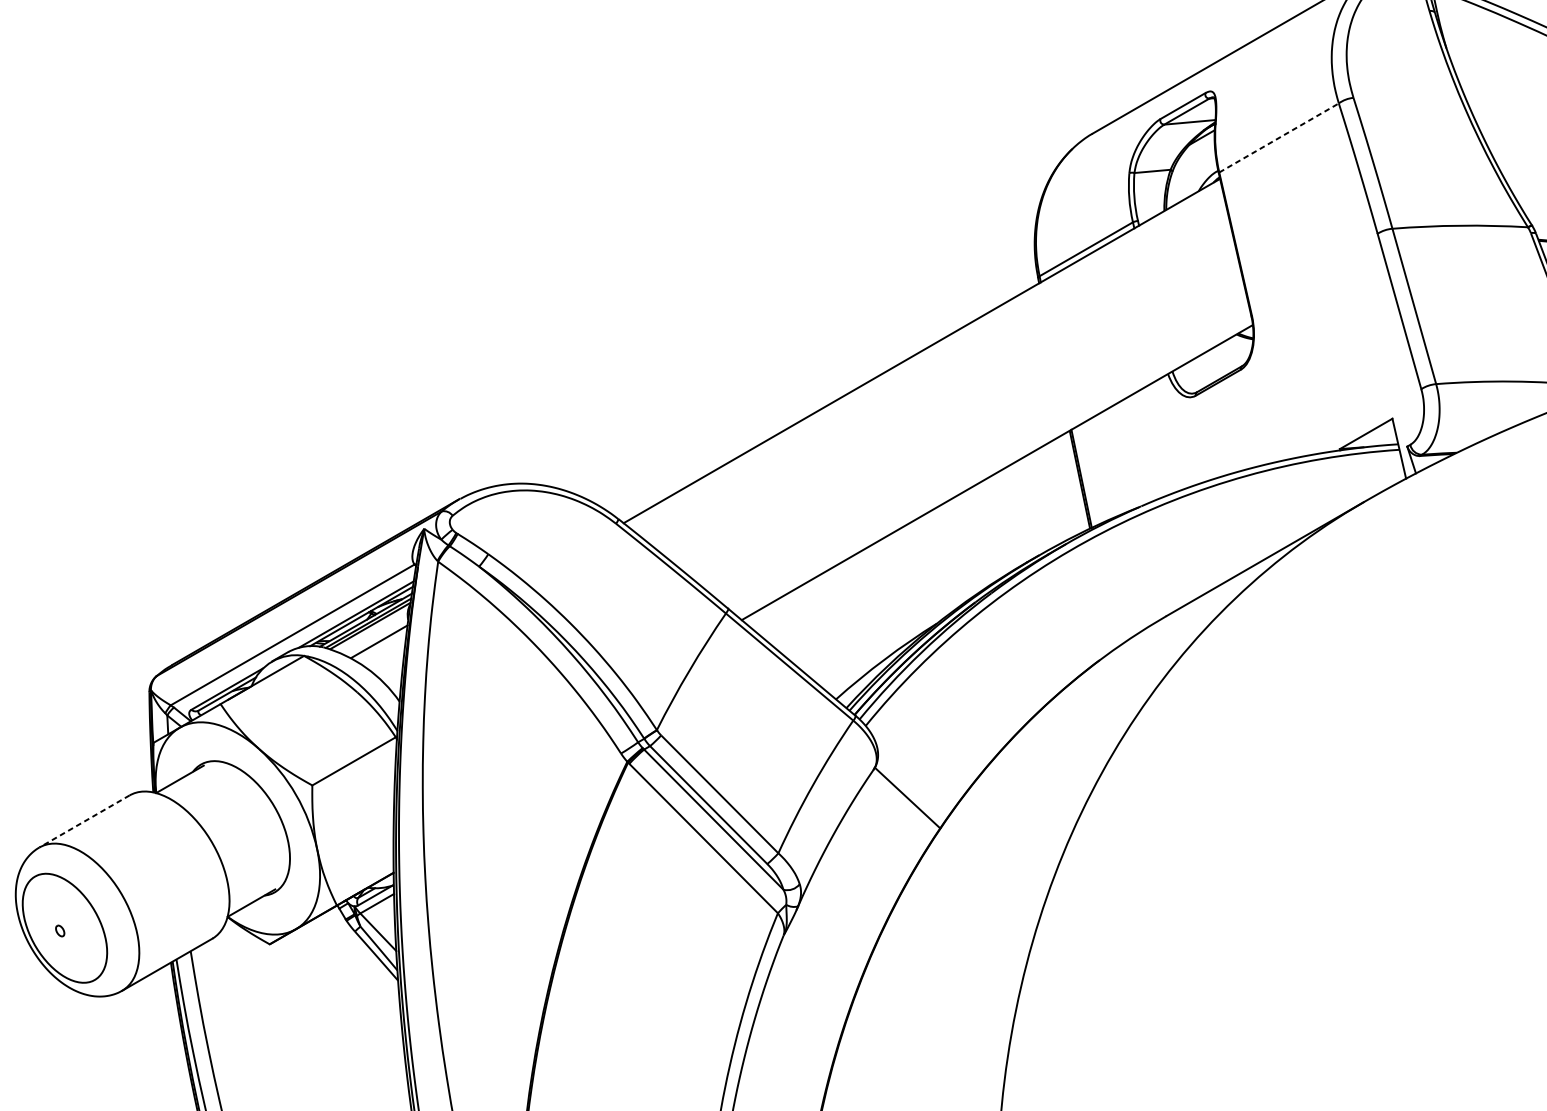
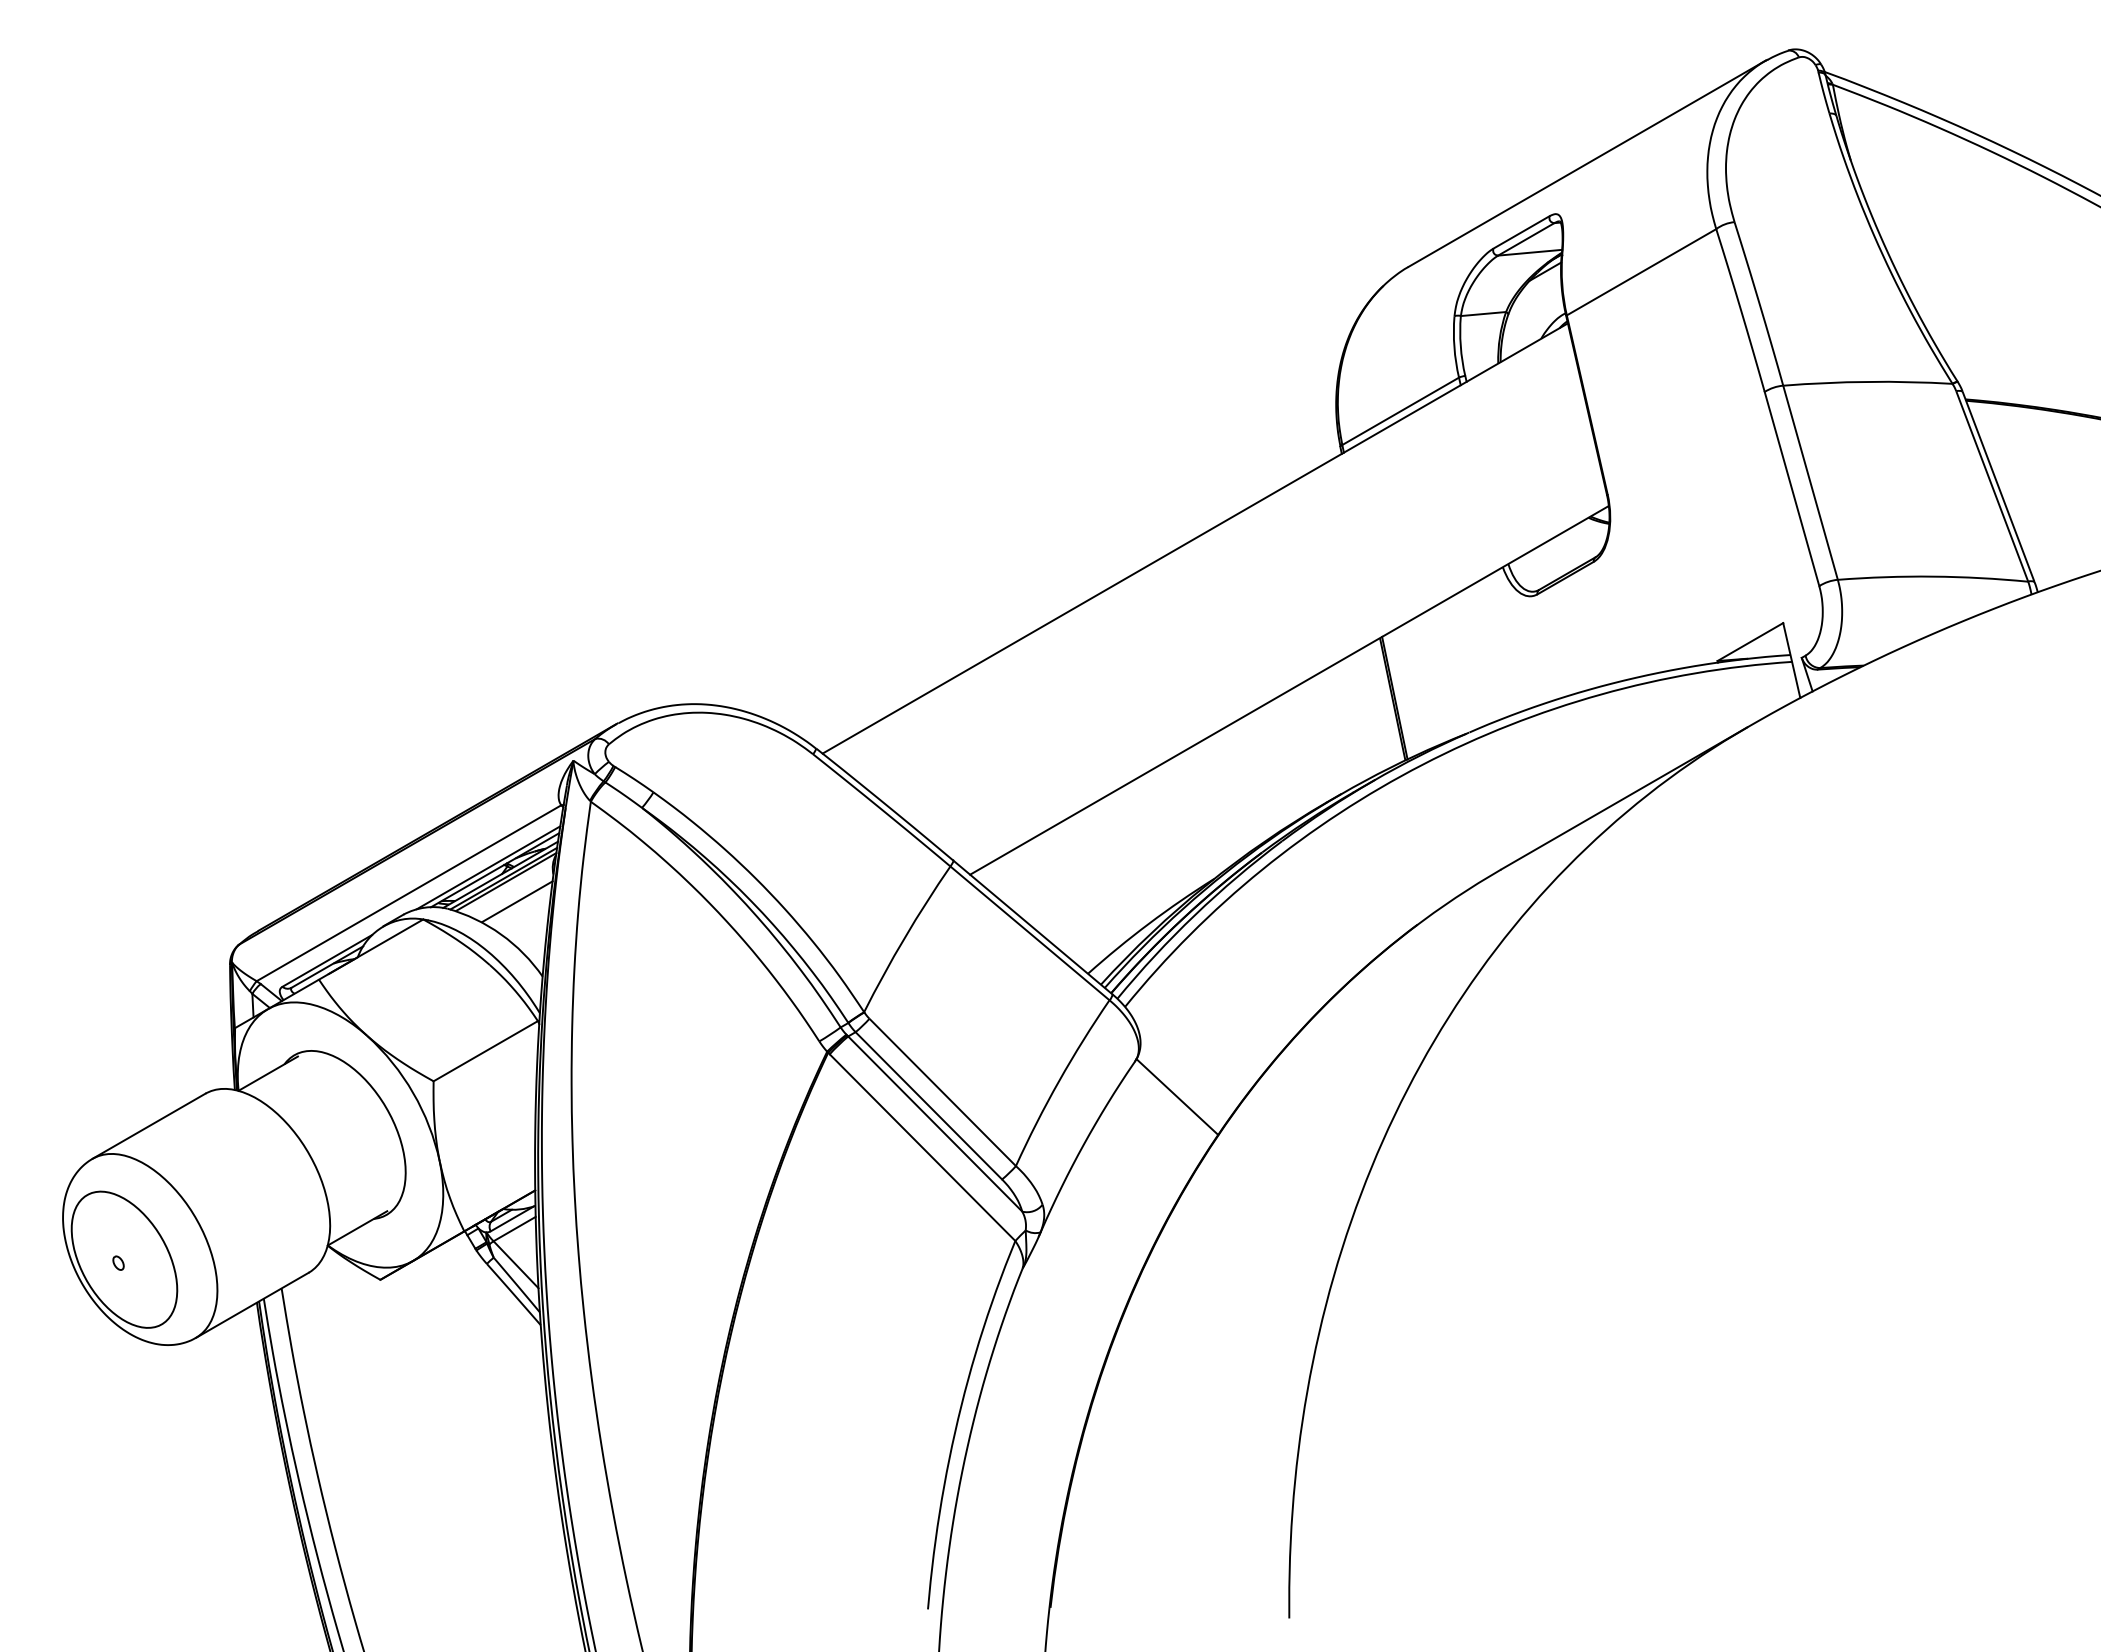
line: (1279, 138) -> (1641, 272), dashed -> solid
line: (84, 821) -> (148, 1126), dashed -> solid

